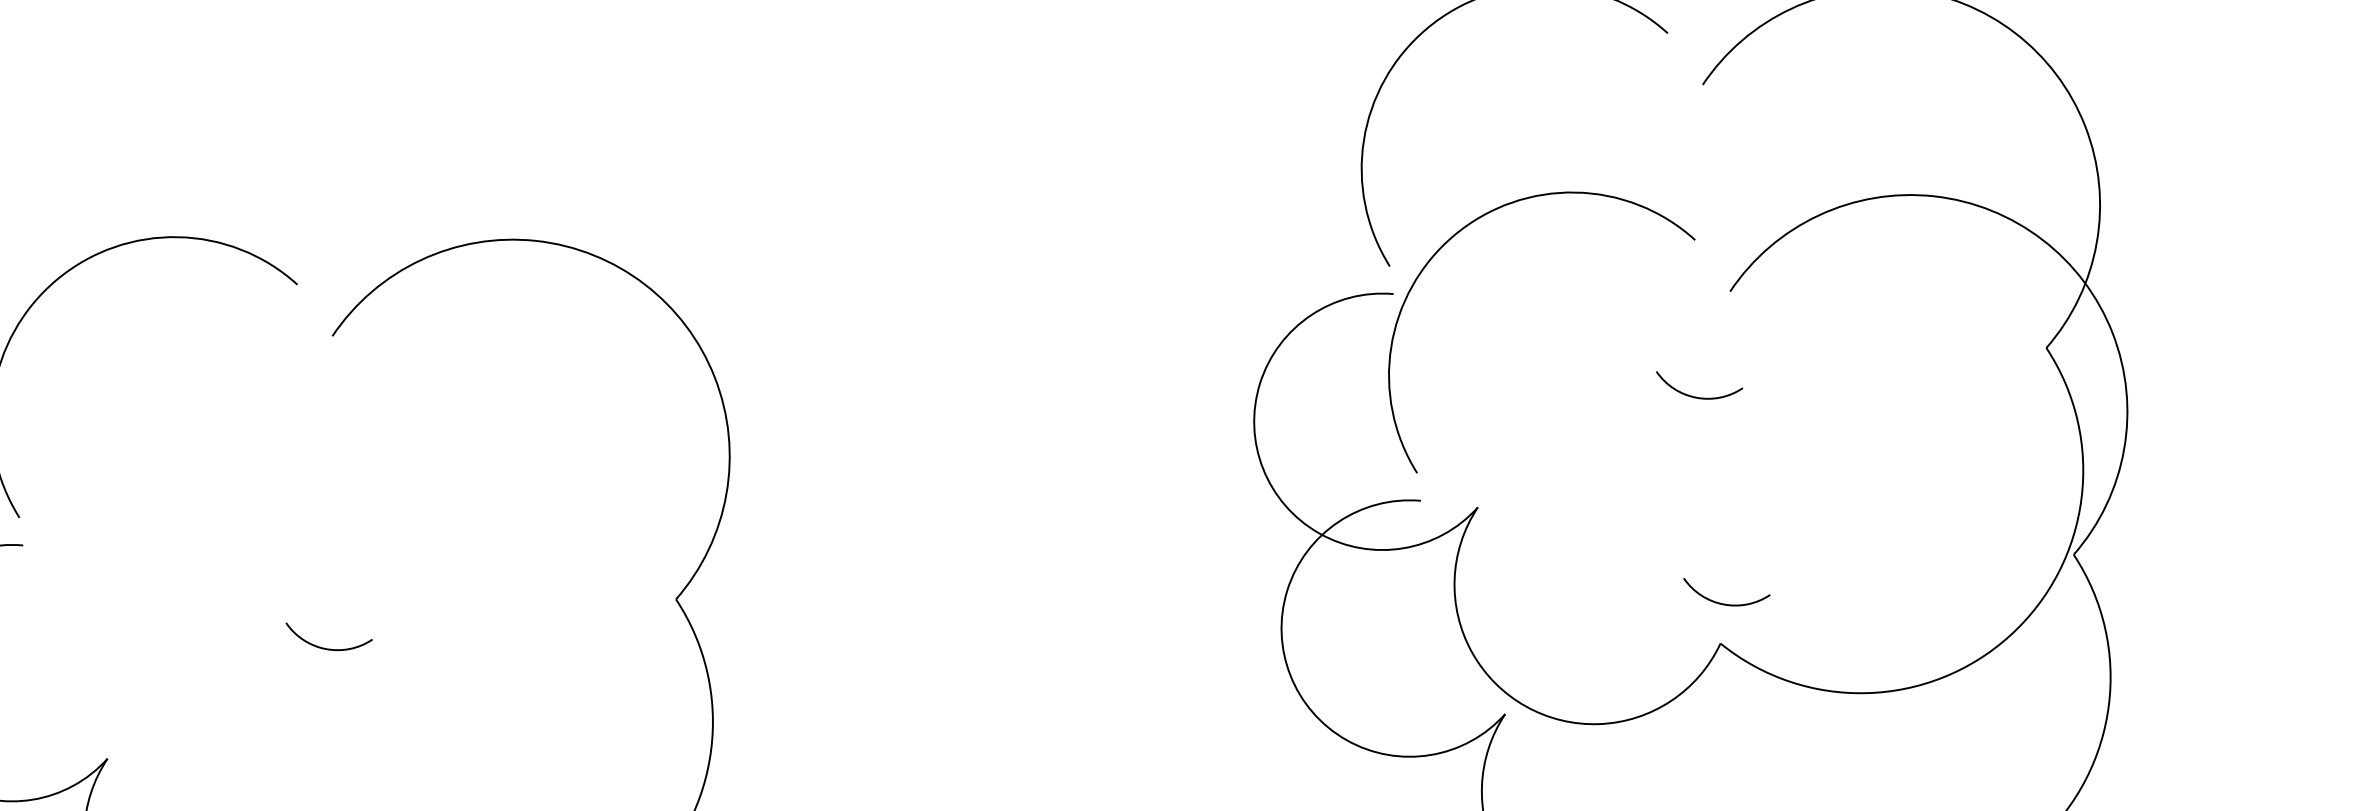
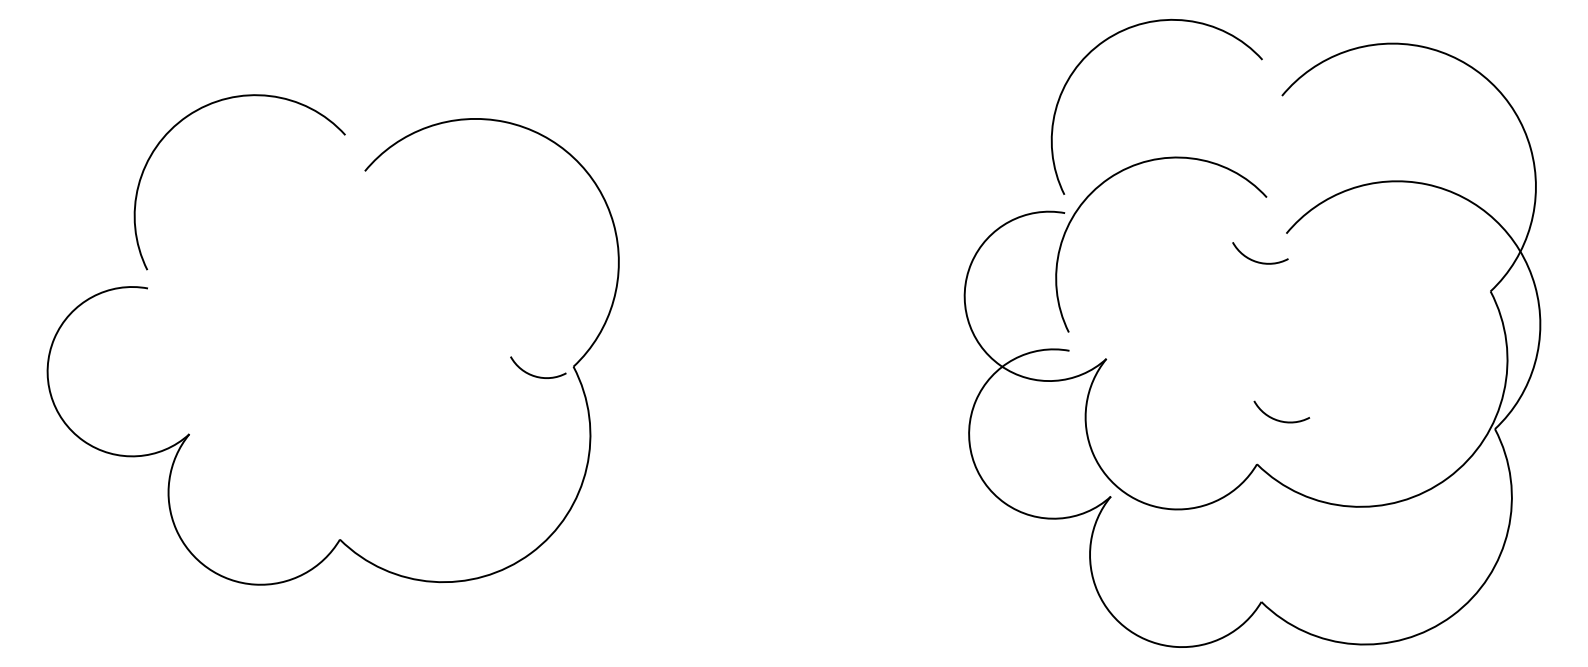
arc: (1699, 396) -> (1259, 261), moved
arc: (1723, 602) -> (1278, 419), moved
arc: (327, 647) -> (536, 375), moved

